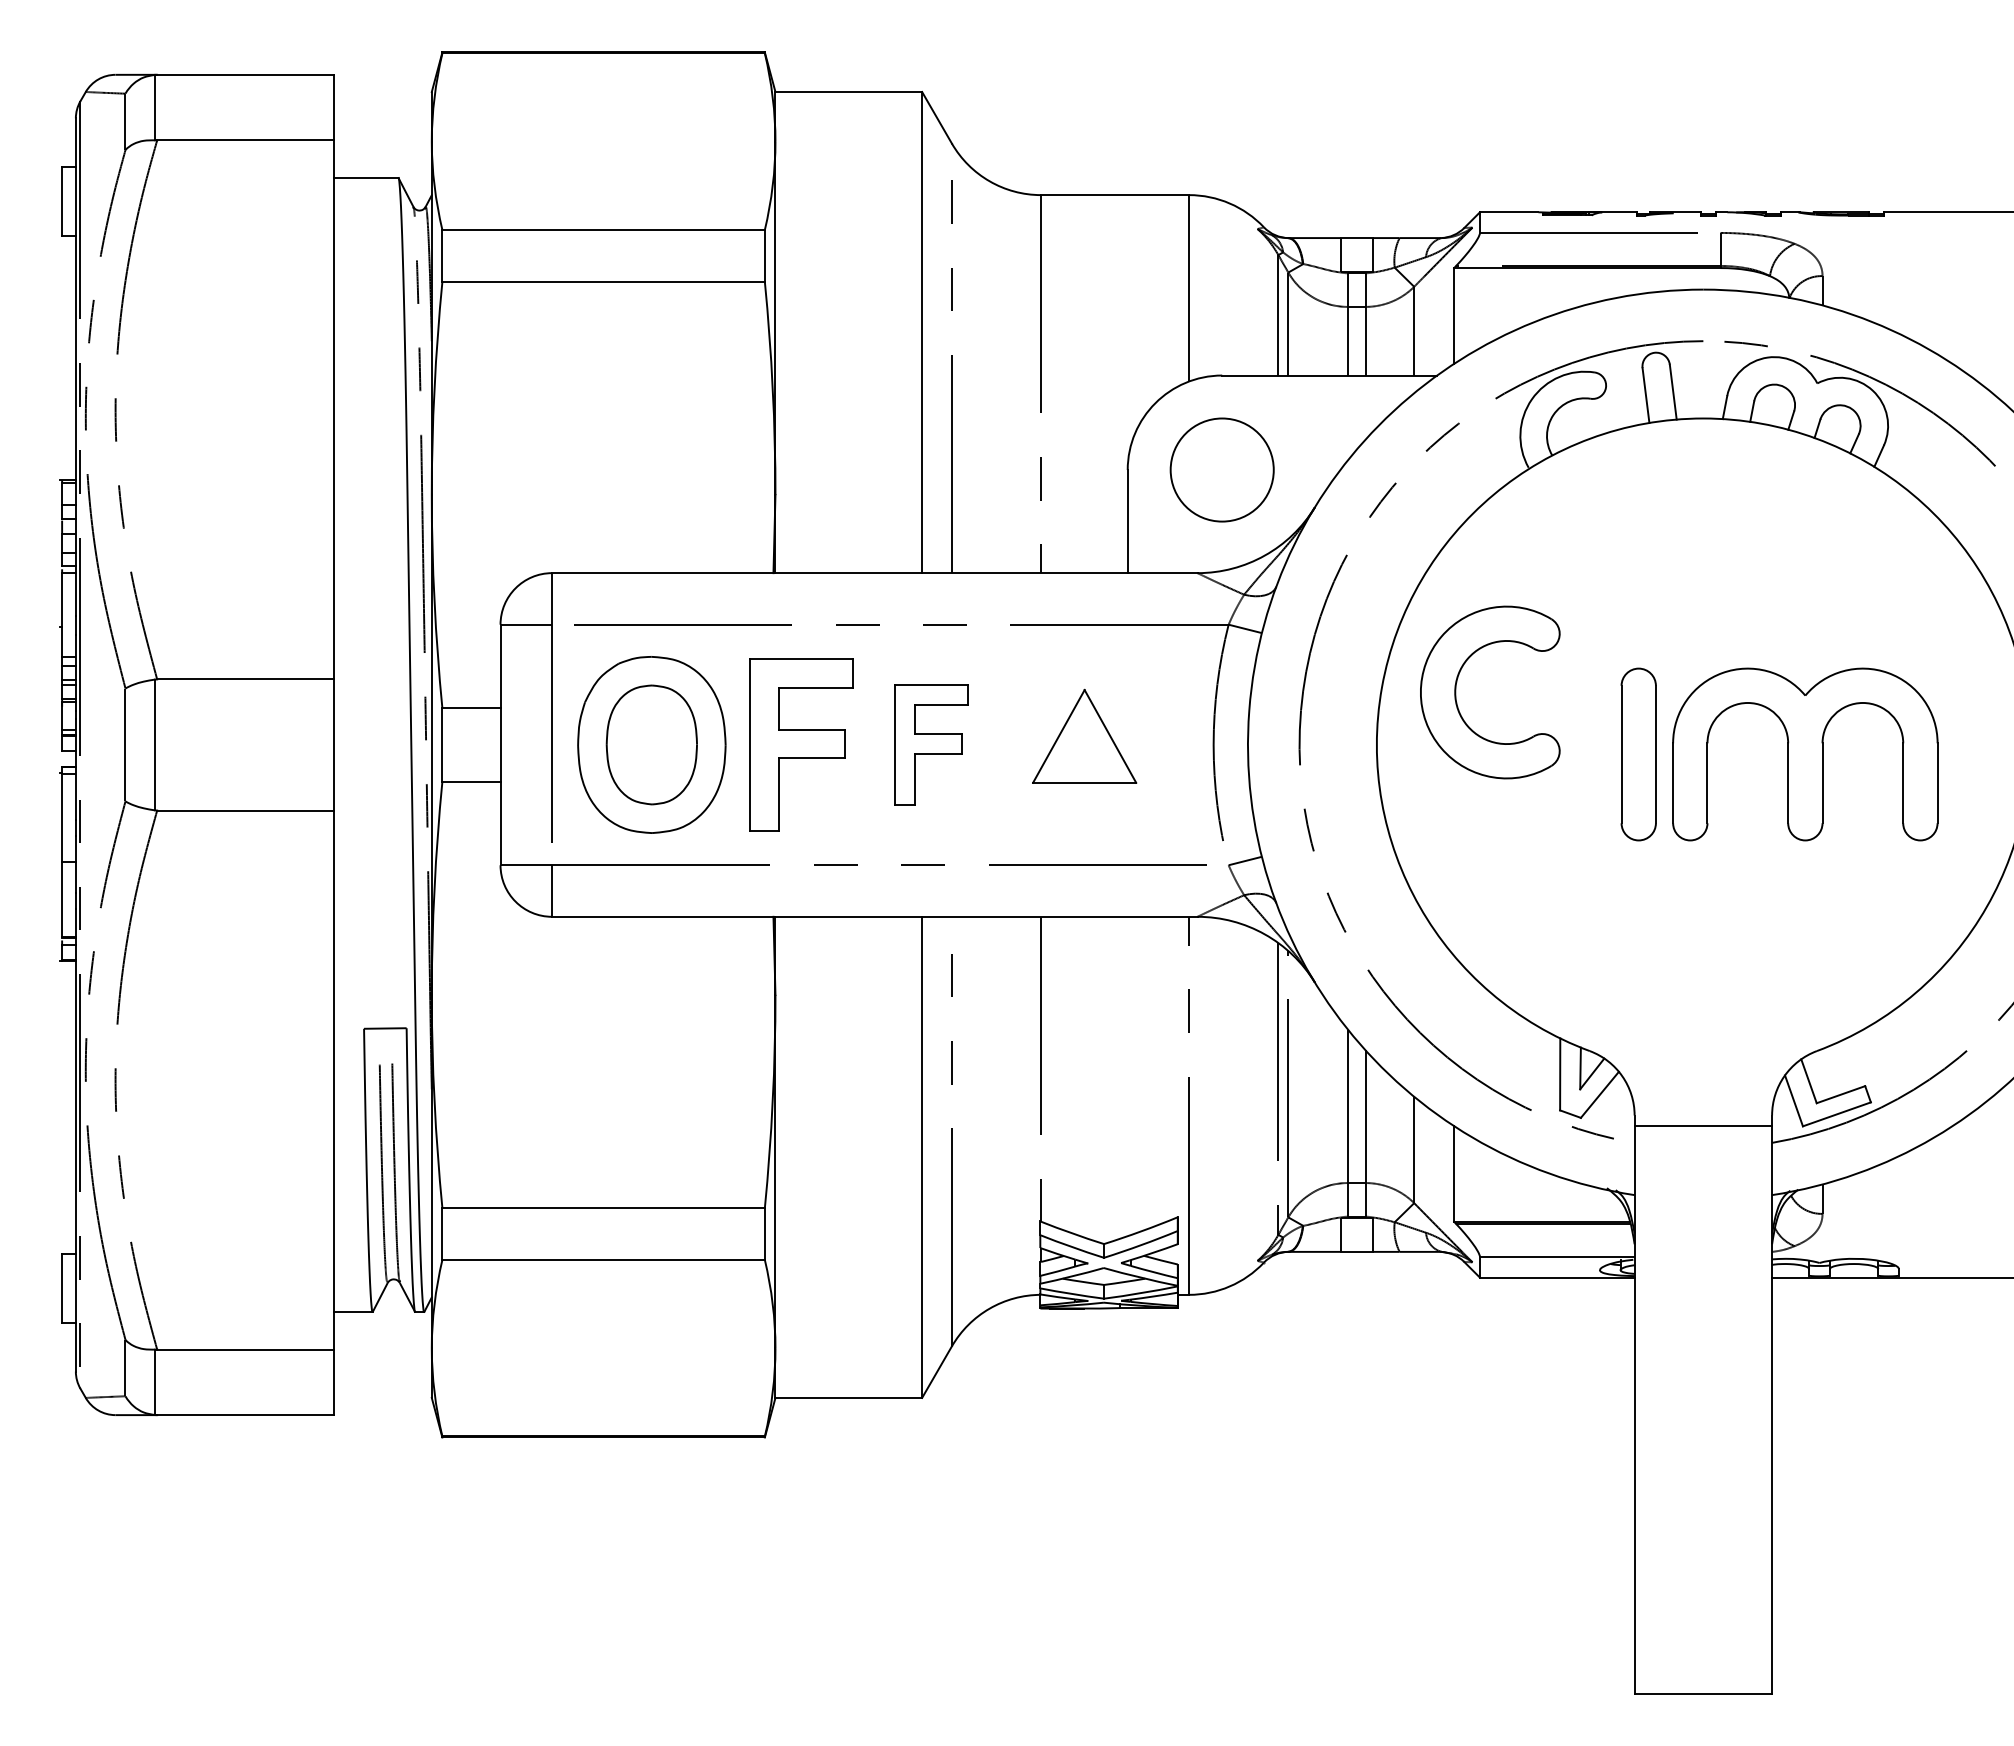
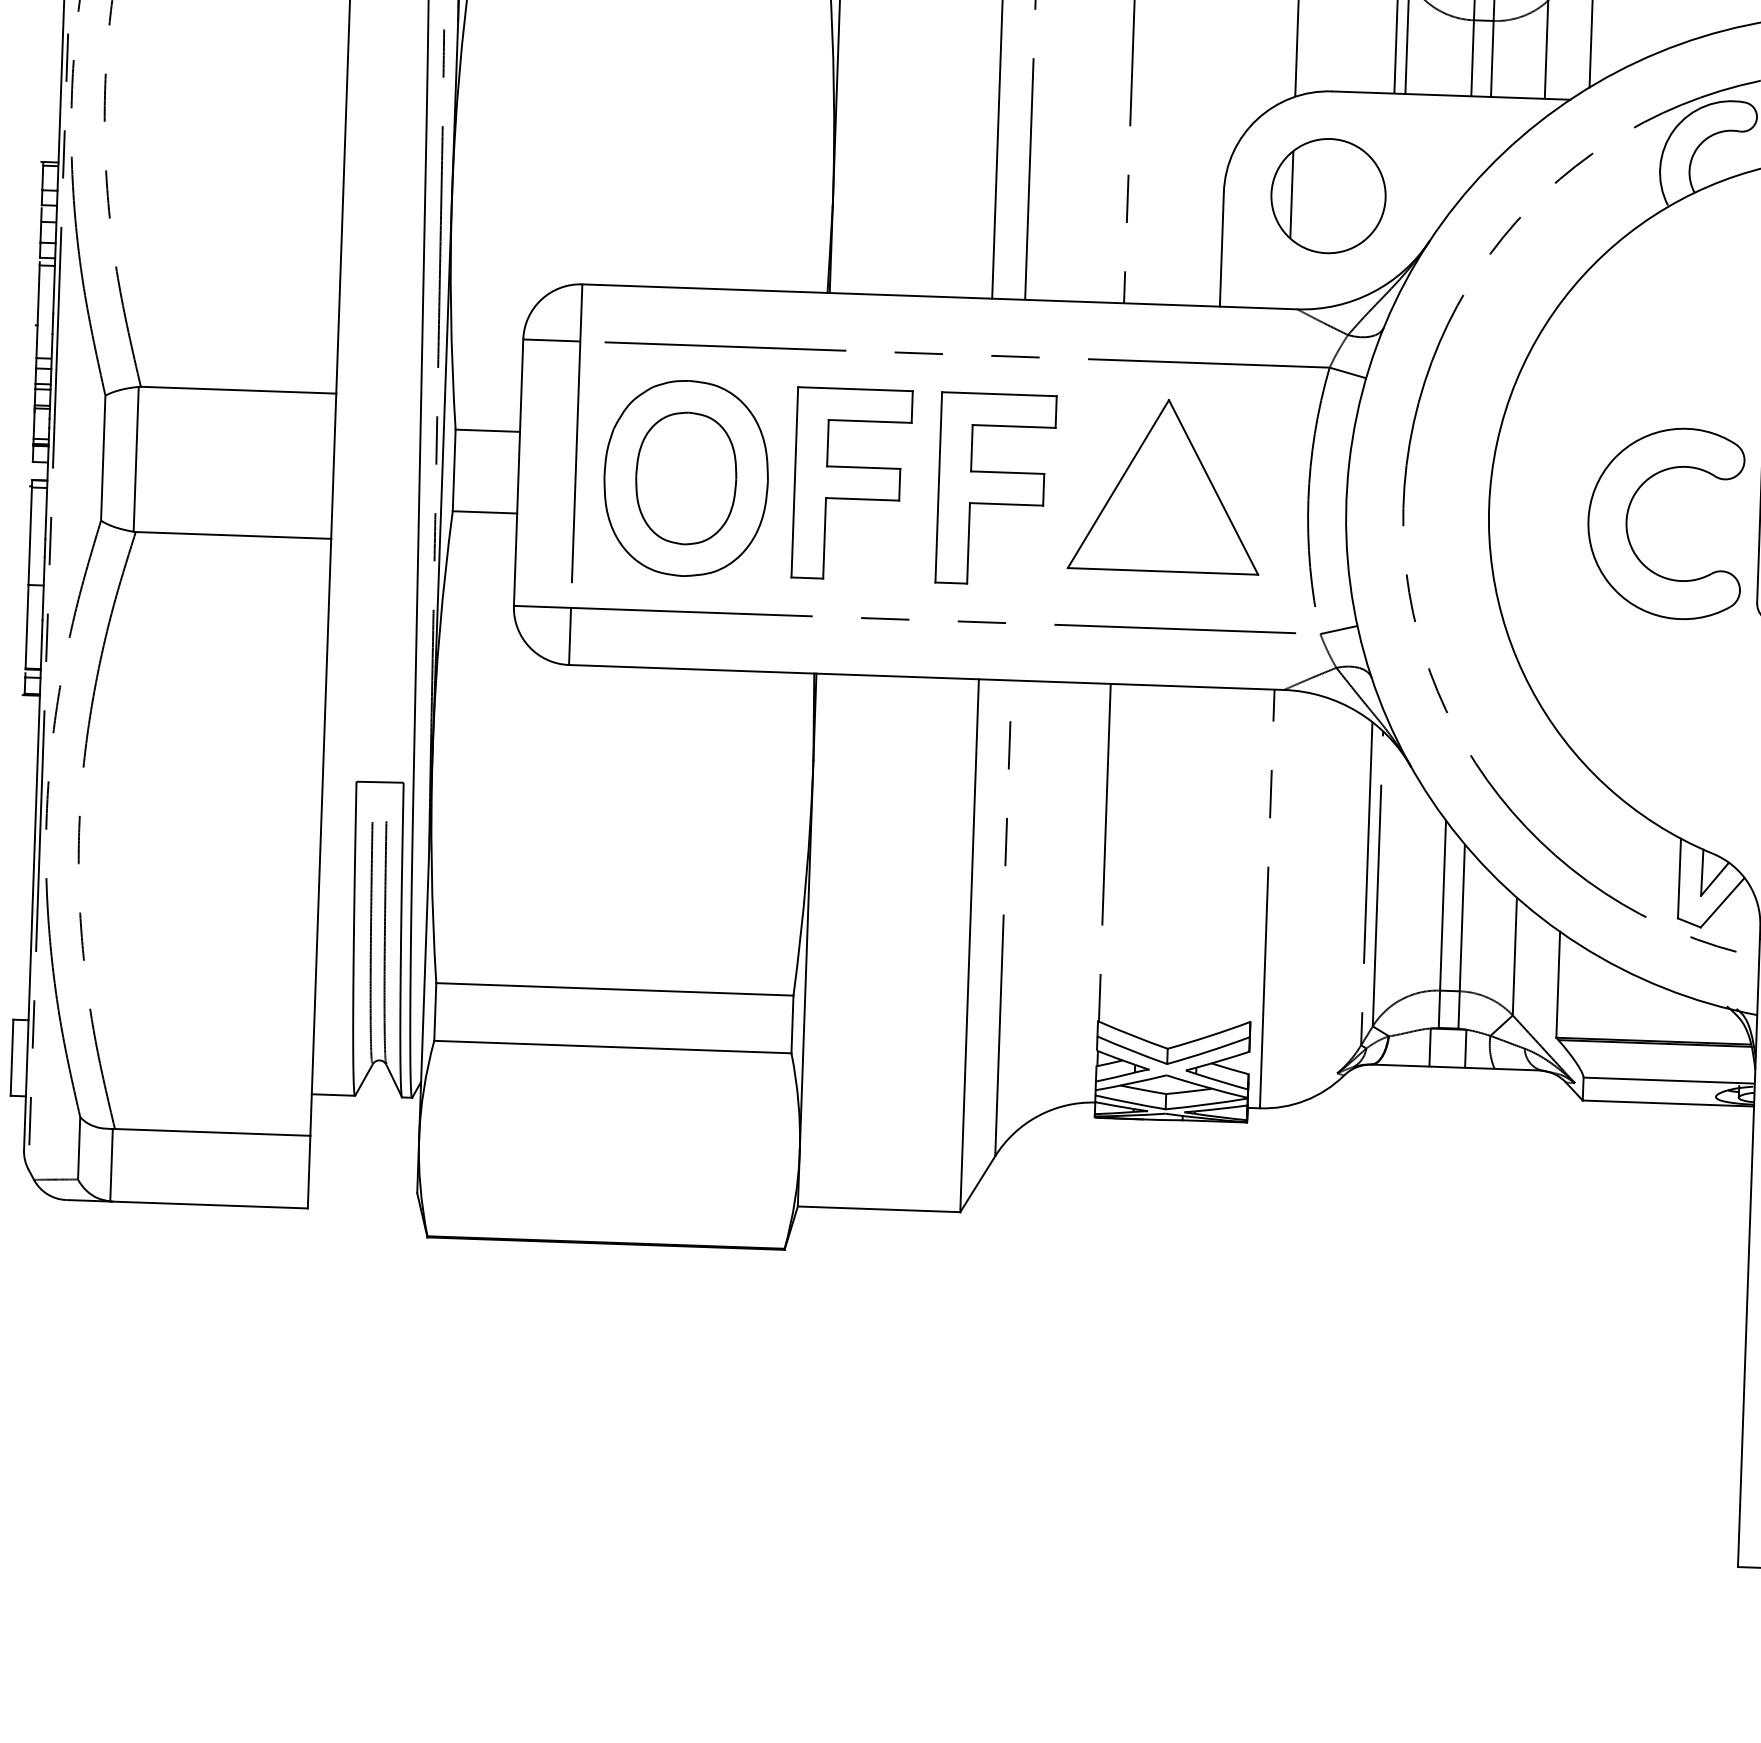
line: (1189, 469) -> (1292, 194), added
part: (1456, 692) -> (1627, 521), moved
part: (1084, 736) -> (1165, 485), size x1.67
part: (931, 744) -> (995, 488), size x1.43

